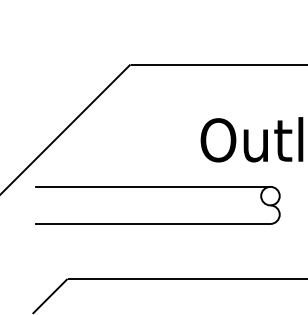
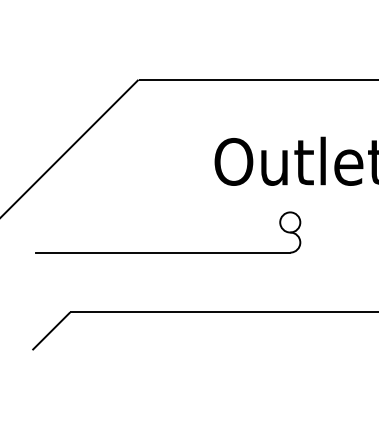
line: (153, 186) -> (163, 212), removed

